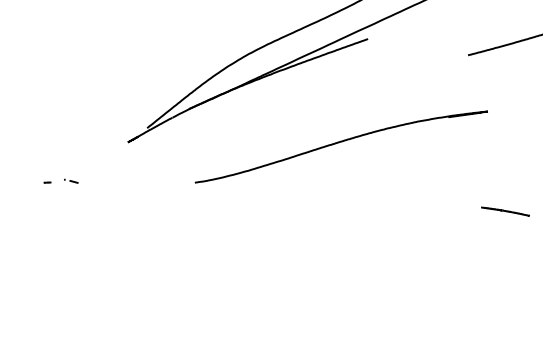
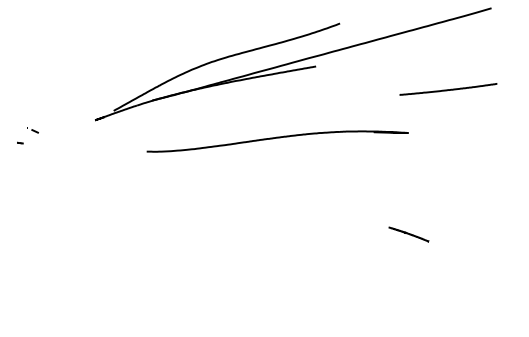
part: (341, 146) -> (277, 141), moved
part: (70, 181) -> (32, 130), moved

